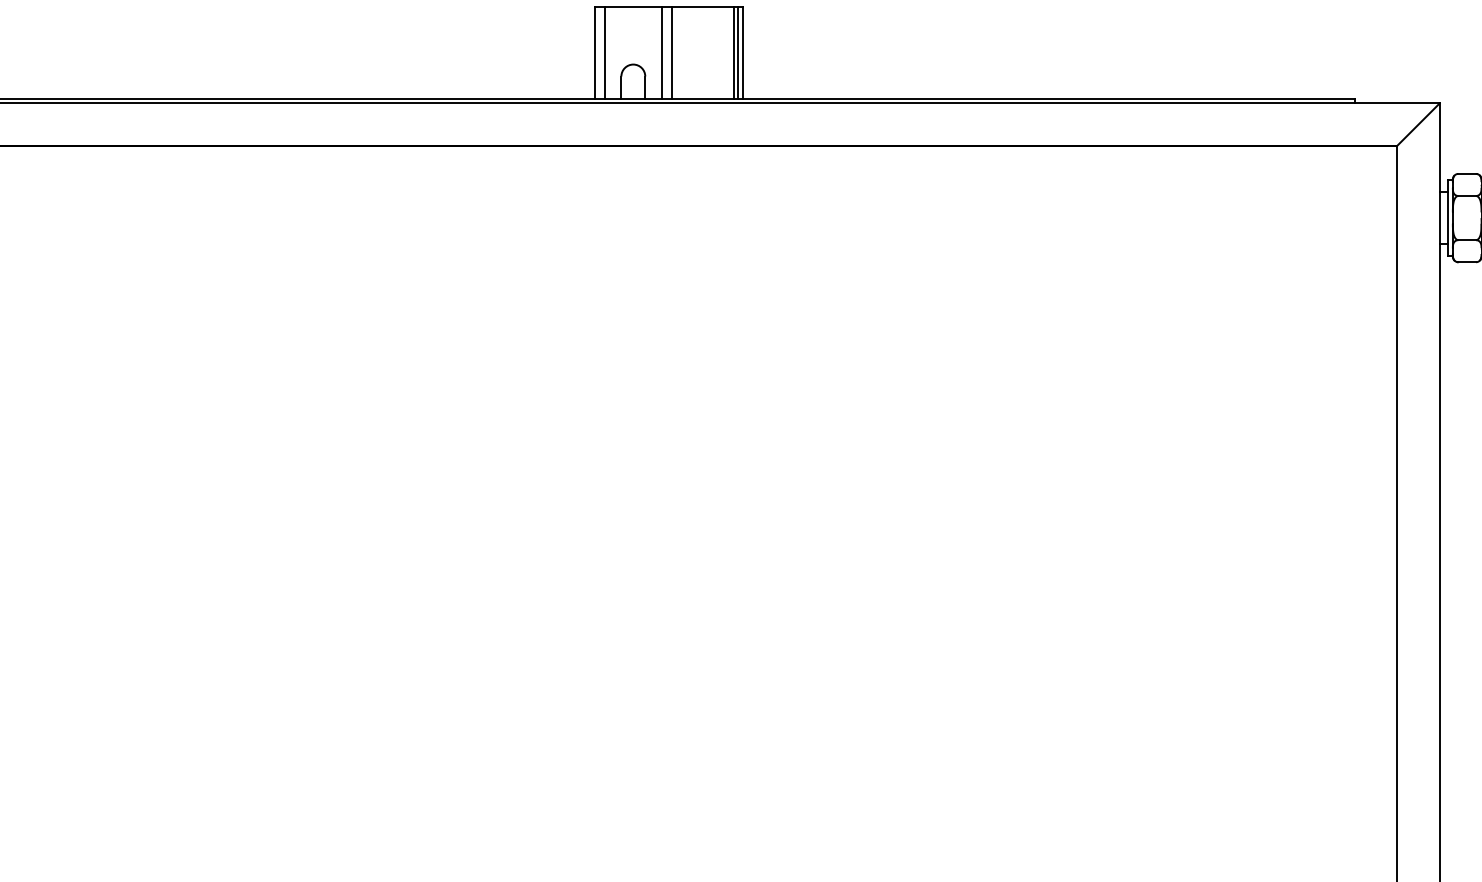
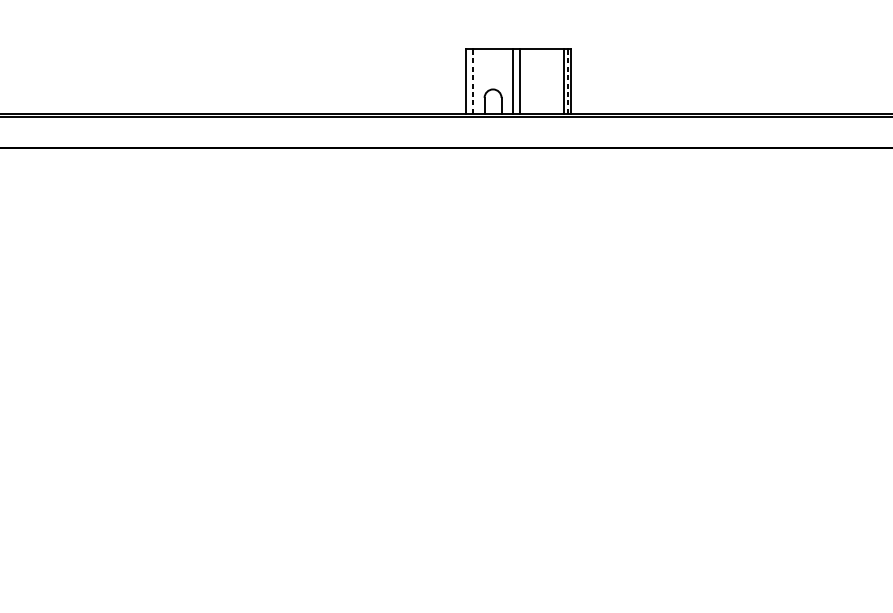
line: (604, 52) -> (472, 80), solid -> dashed
line: (738, 52) -> (567, 80), solid -> dashed

